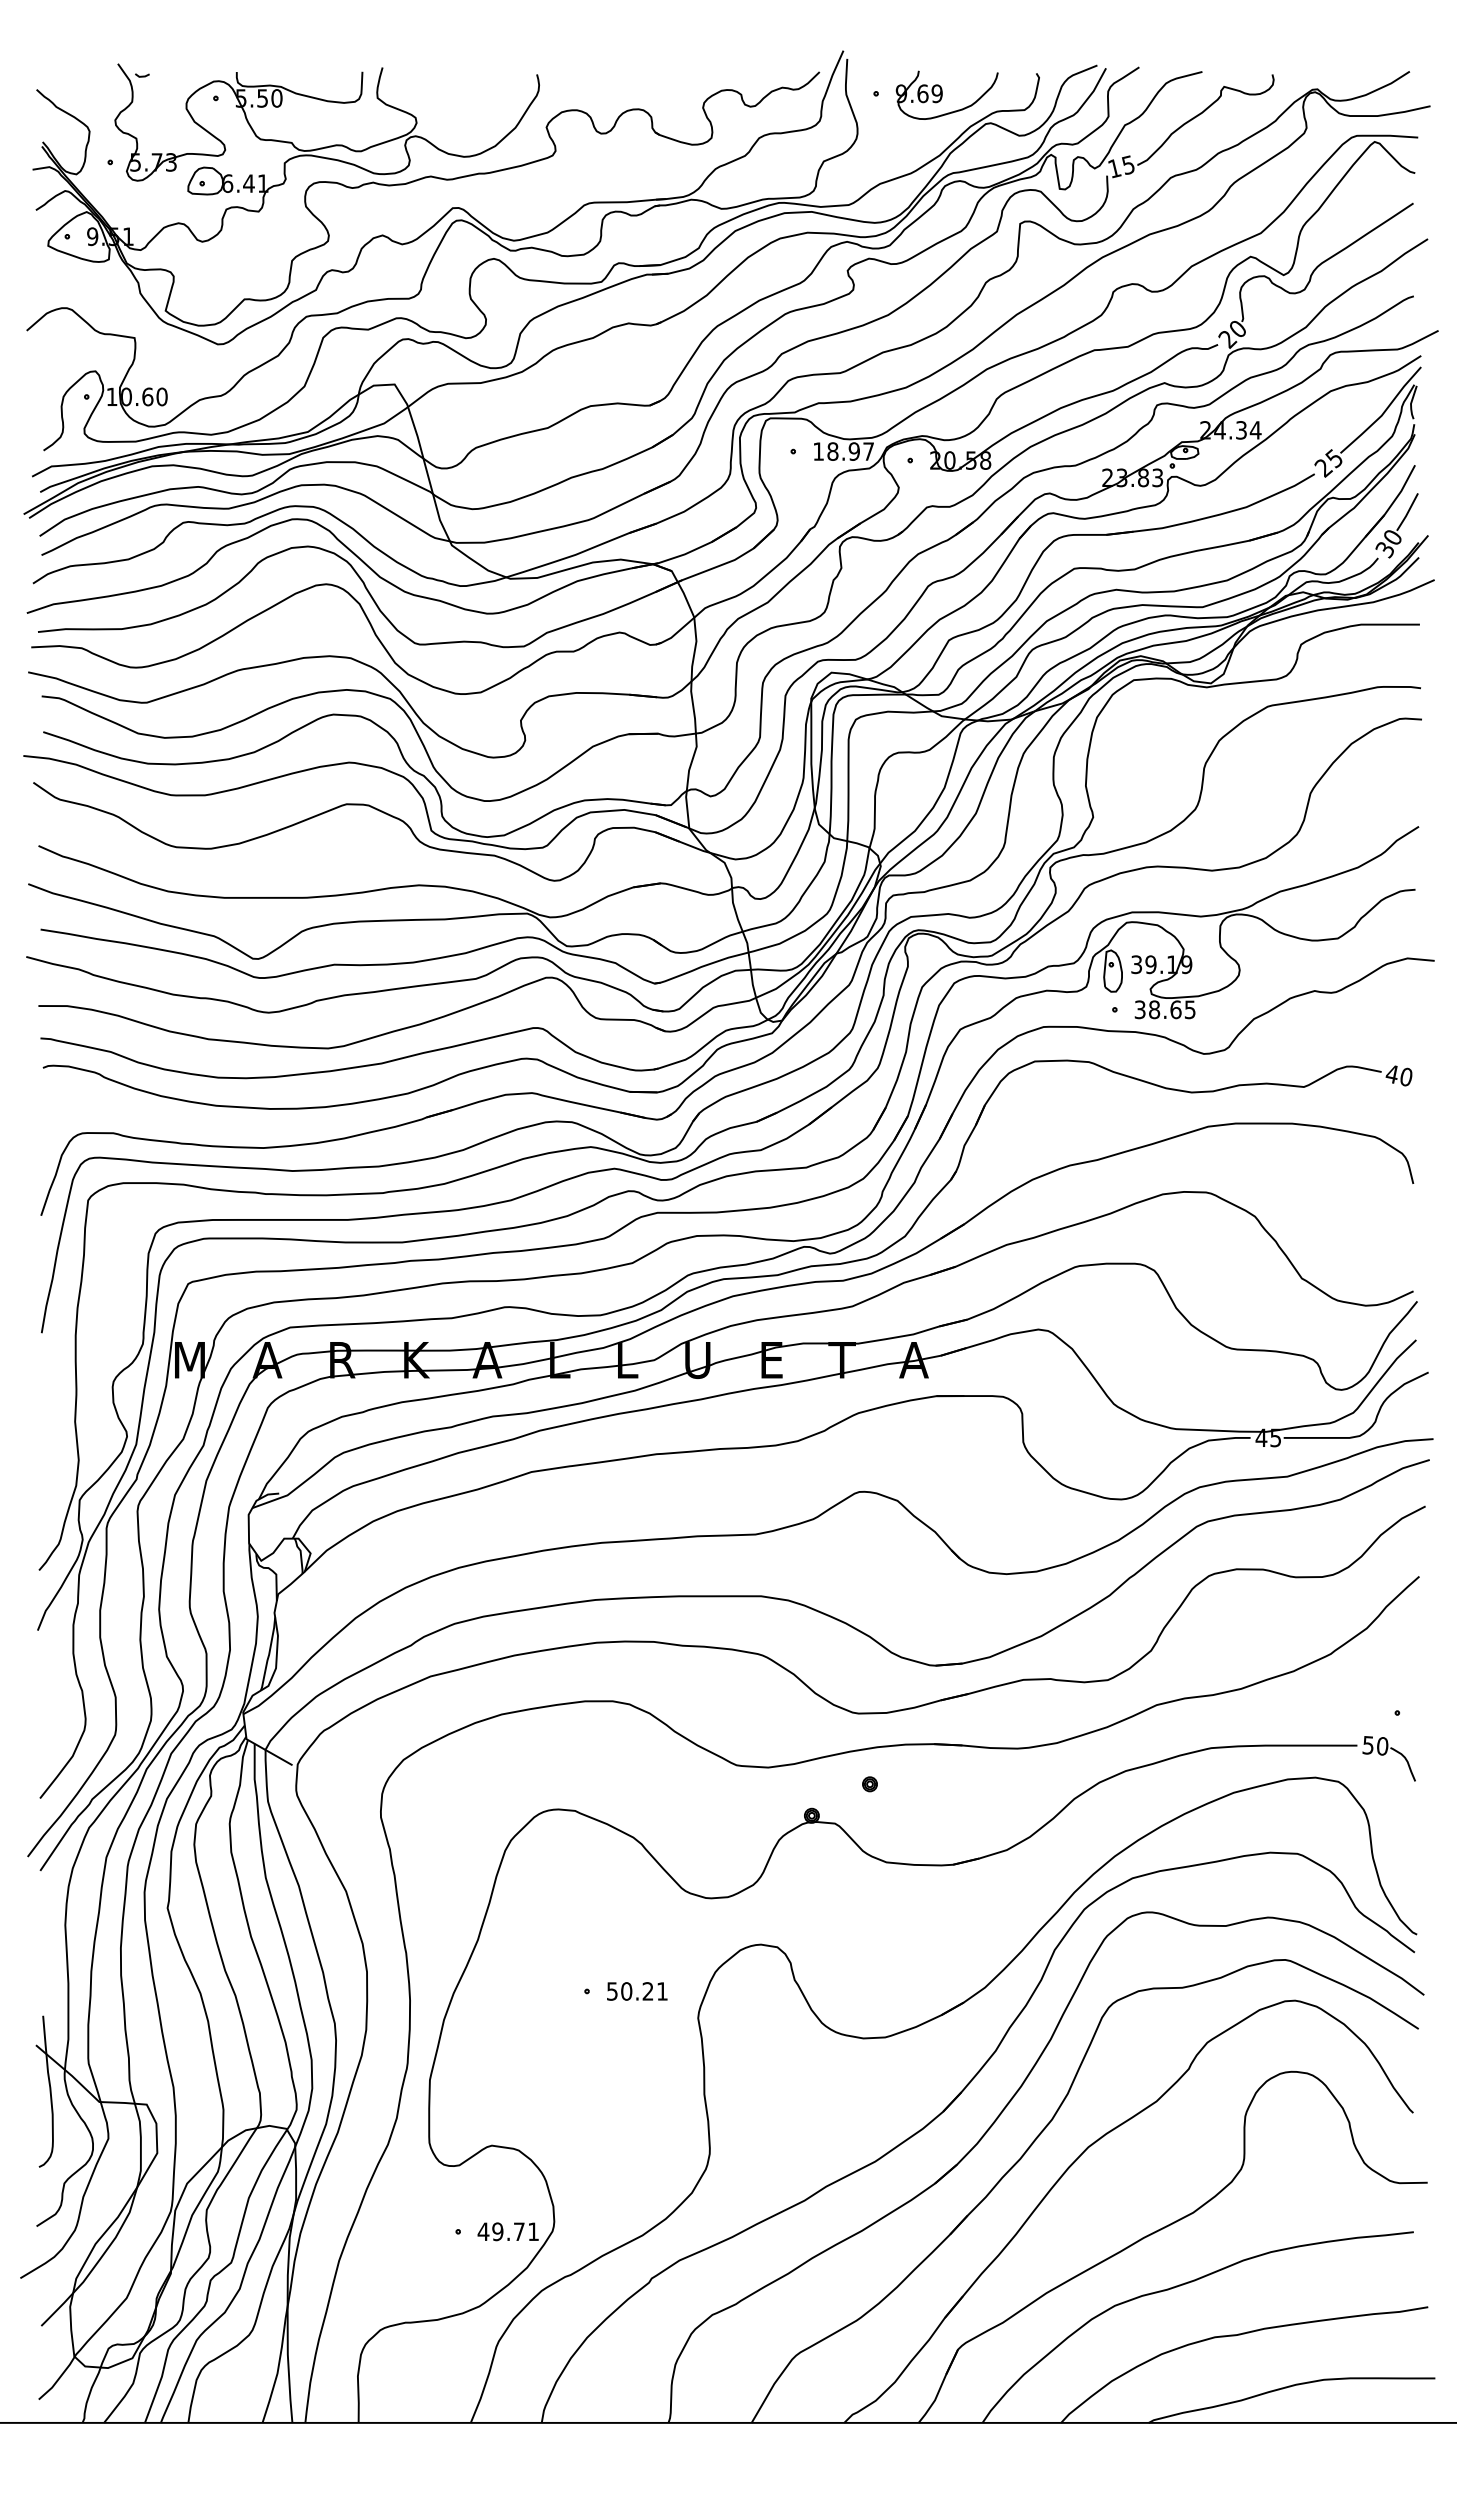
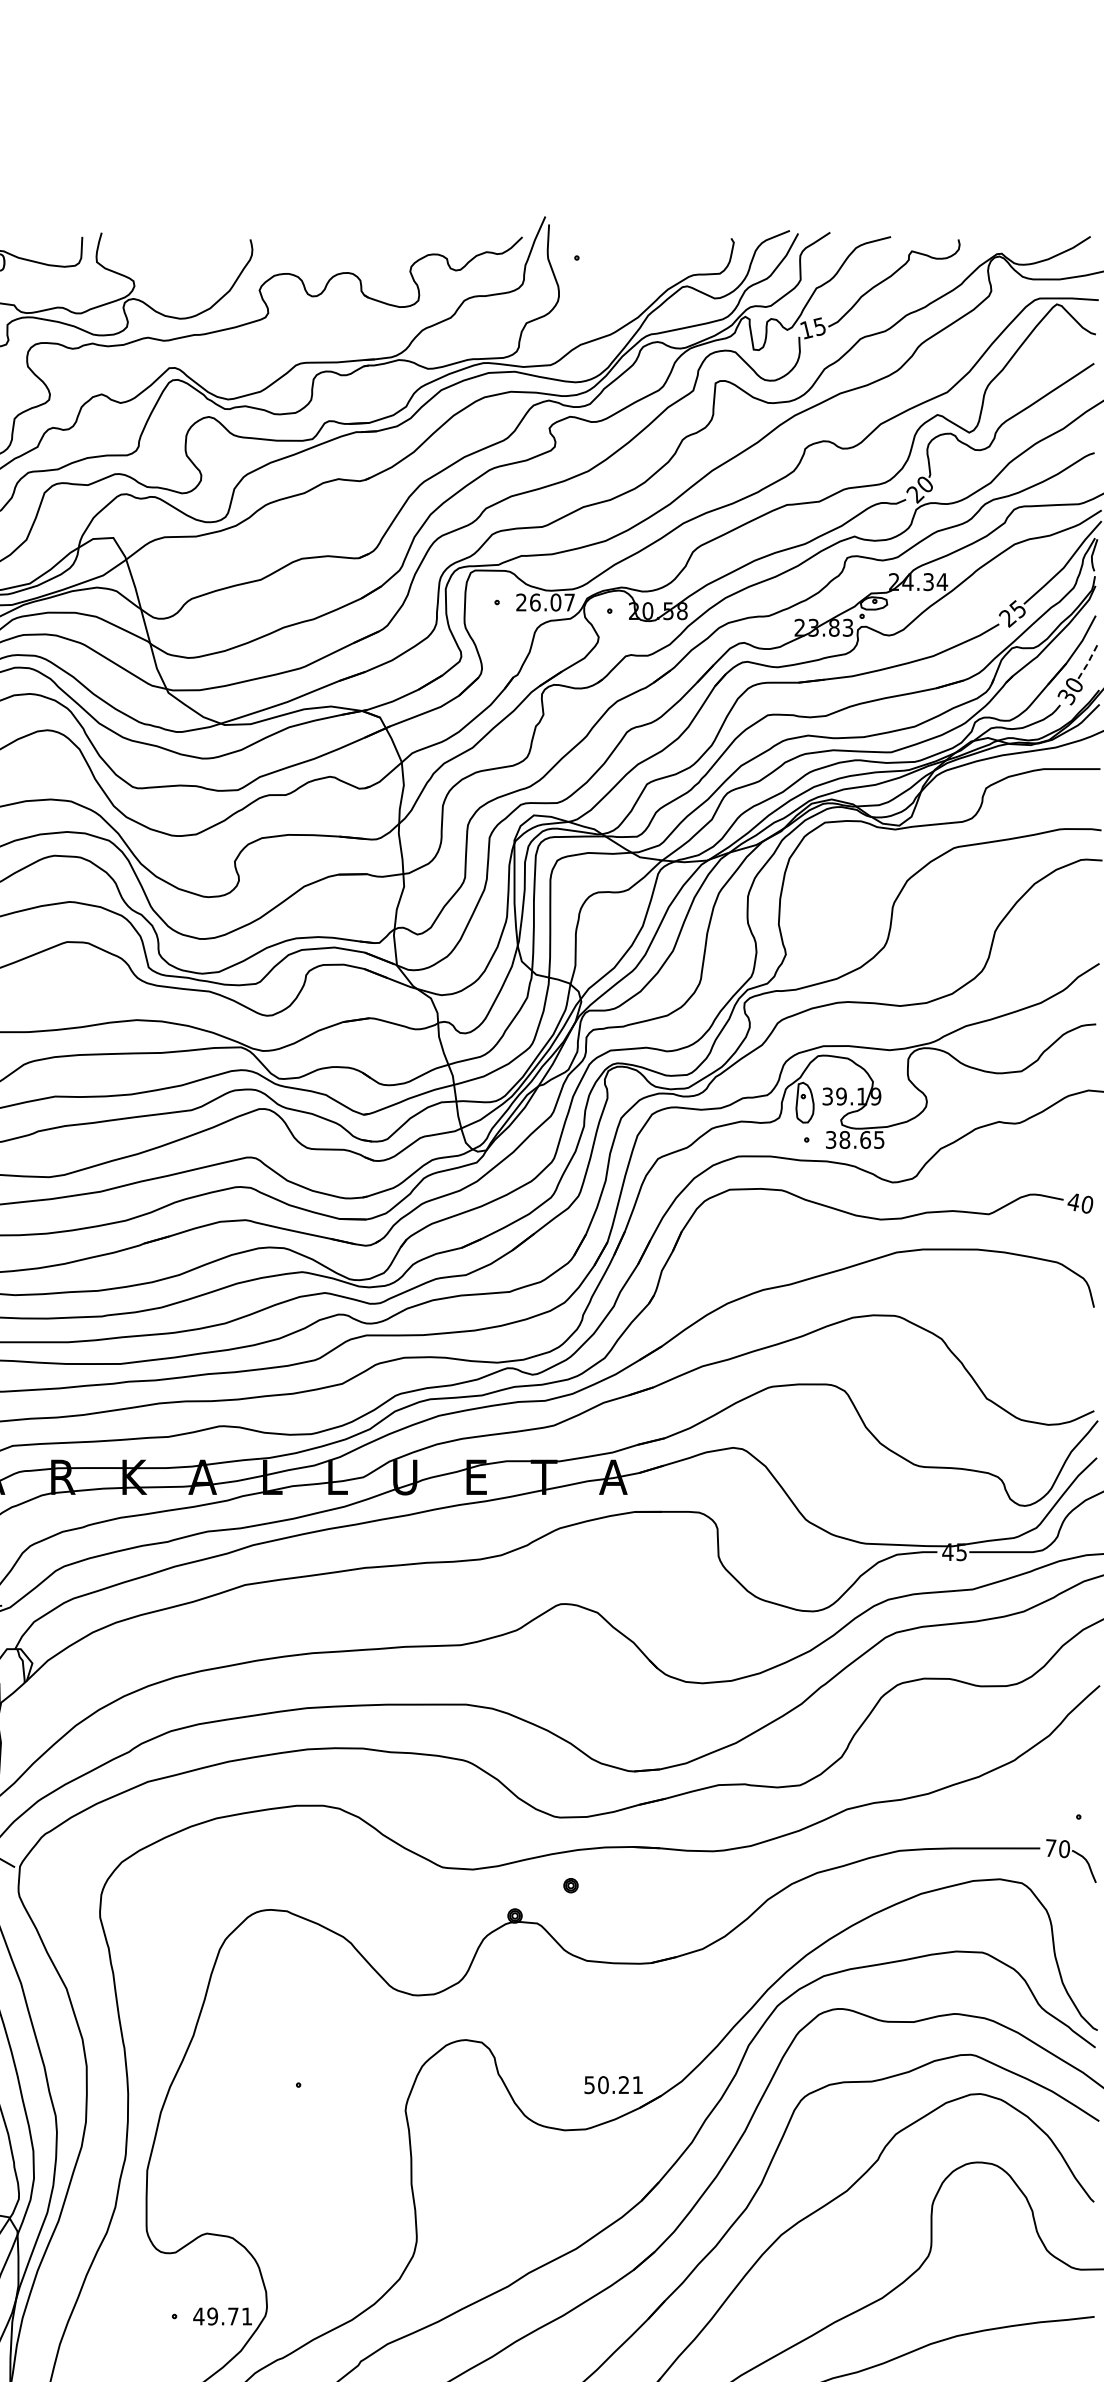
part: (946, 94) -> (644, 258), removed
text: (836, 451) -> (538, 602), 18.97 -> 26.07
line: (1407, 513) -> (1088, 662), solid -> dashed
text: (1368, 1745) -> (1050, 1848), 50 -> 70
text: (637, 1991) -> (613, 2085), moved

